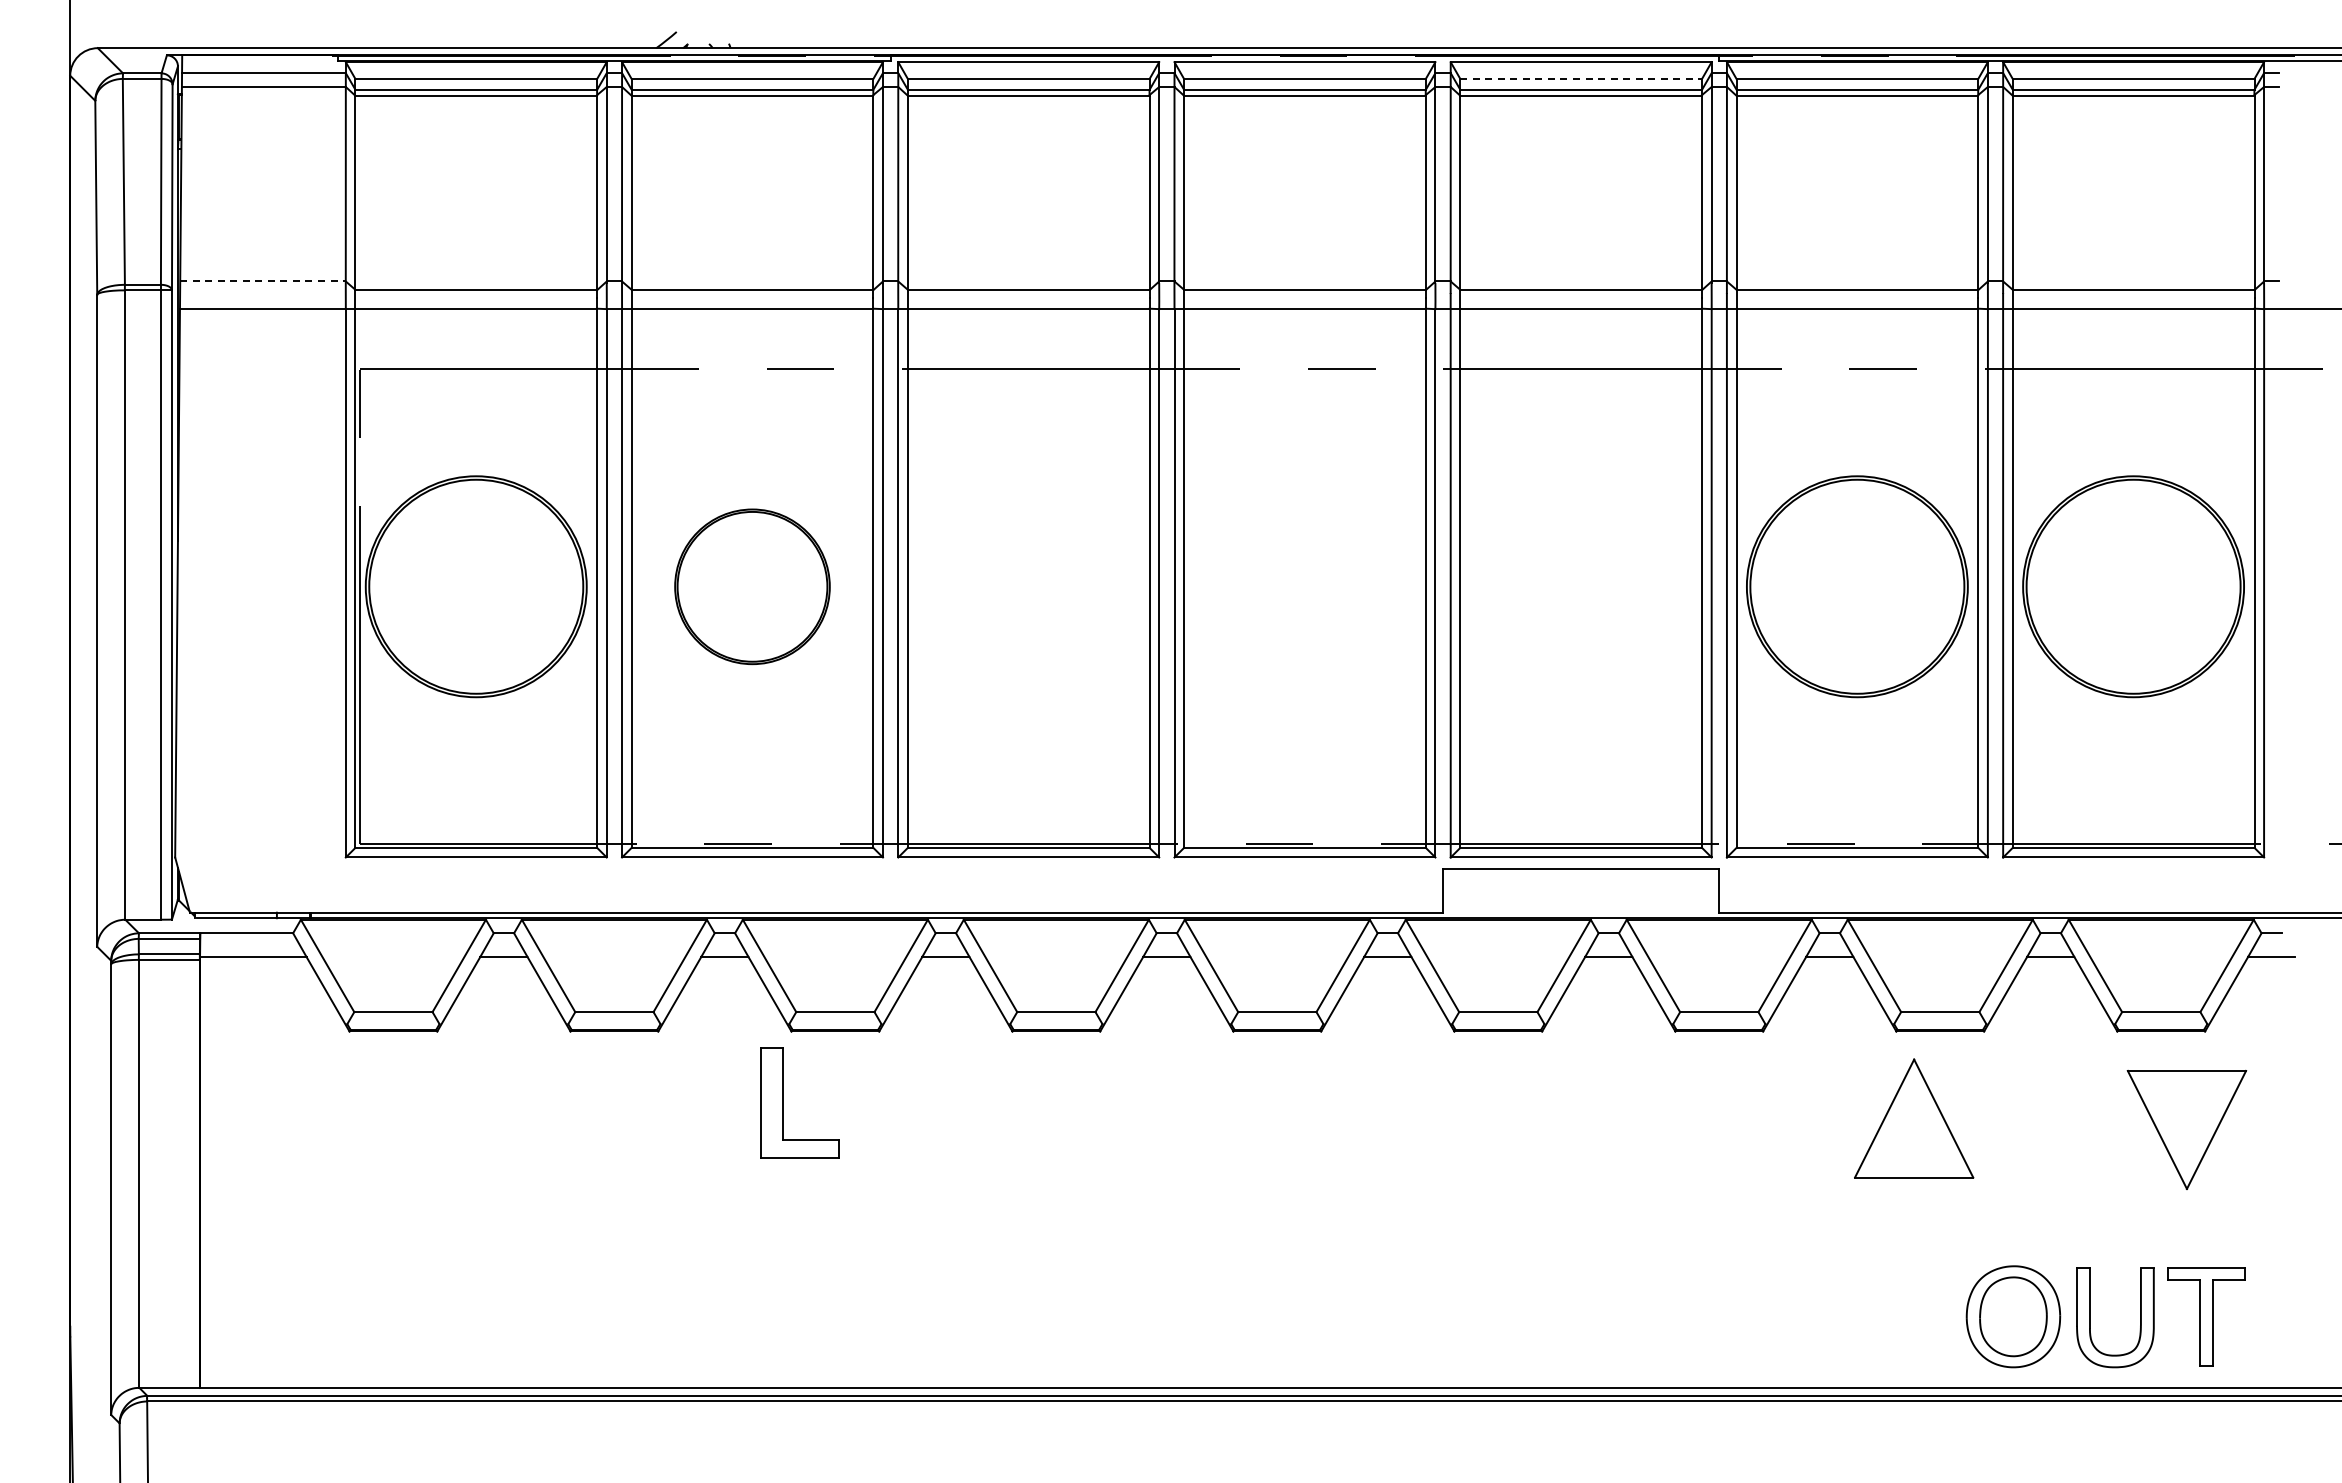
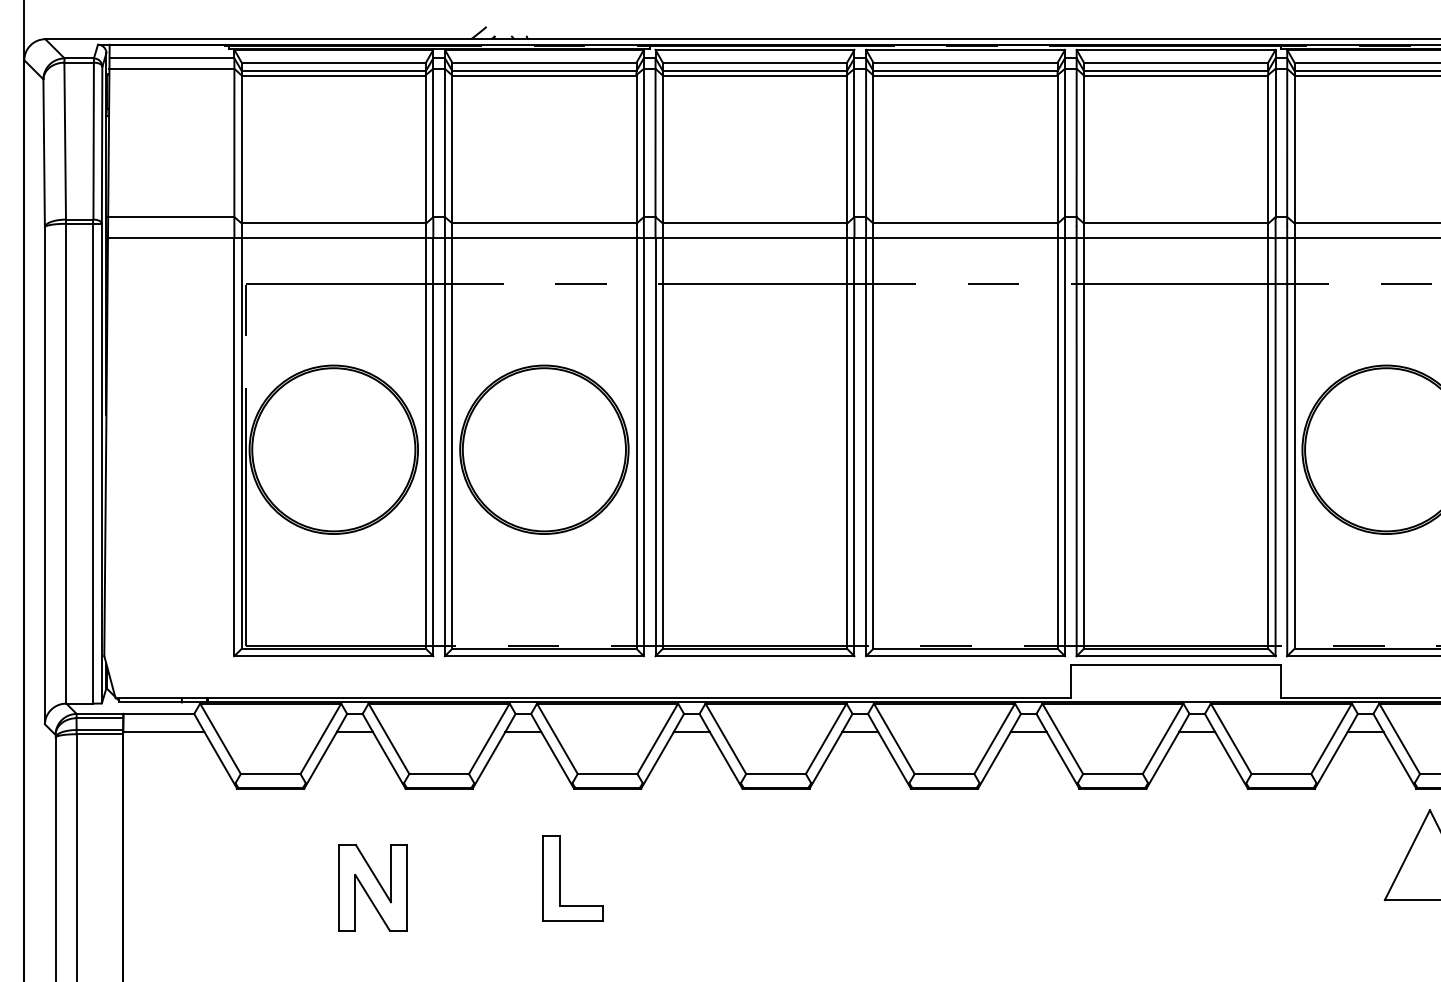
line: (1581, 78) -> (1176, 62), dashed -> solid
line: (263, 281) -> (171, 217), dashed -> solid
part: (752, 586) -> (544, 449), size x1.43
part: (783, 1102) -> (560, 878), moved
part: (527, 1161) -> (372, 887), added

